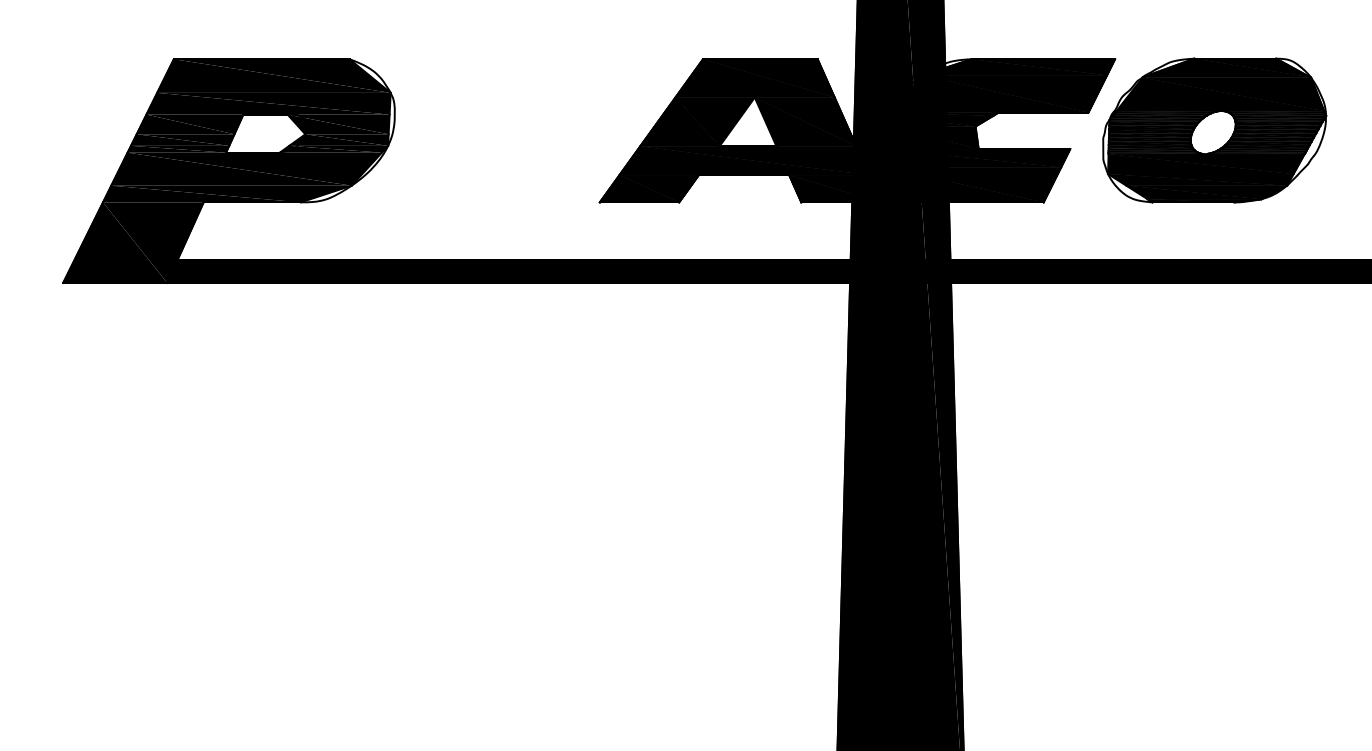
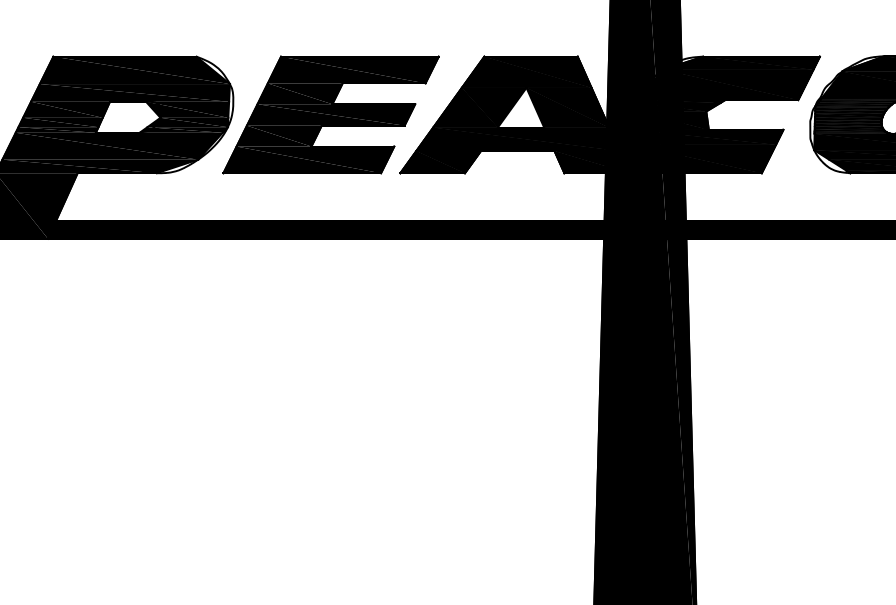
part: (514, 130) -> (330, 114), added

